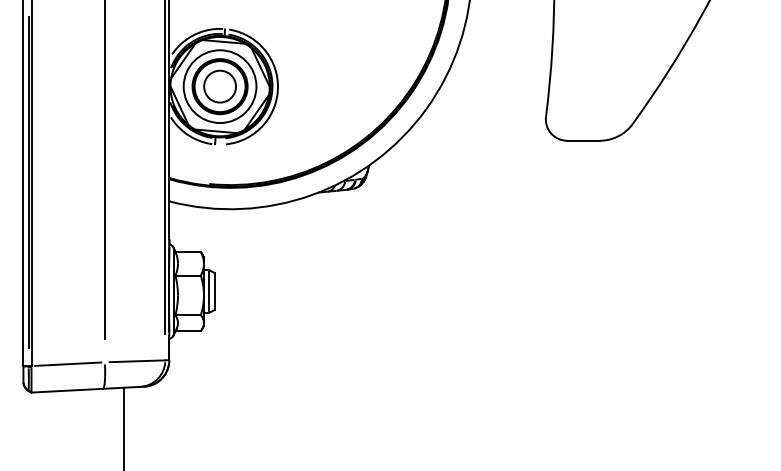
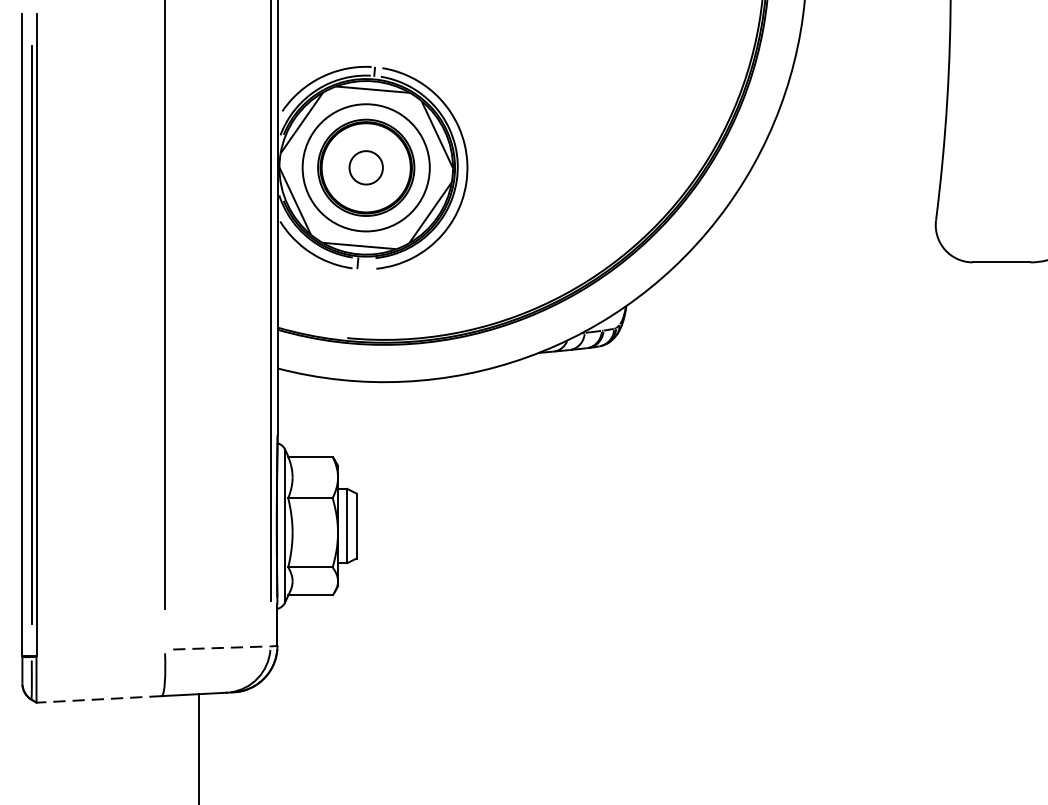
circle: (220, 86) -> (366, 167), size x0.6
line: (137, 361) -> (221, 648), solid -> dashed
line: (68, 363) -> (101, 651), removed
line: (67, 390) -> (99, 699), solid -> dashed

